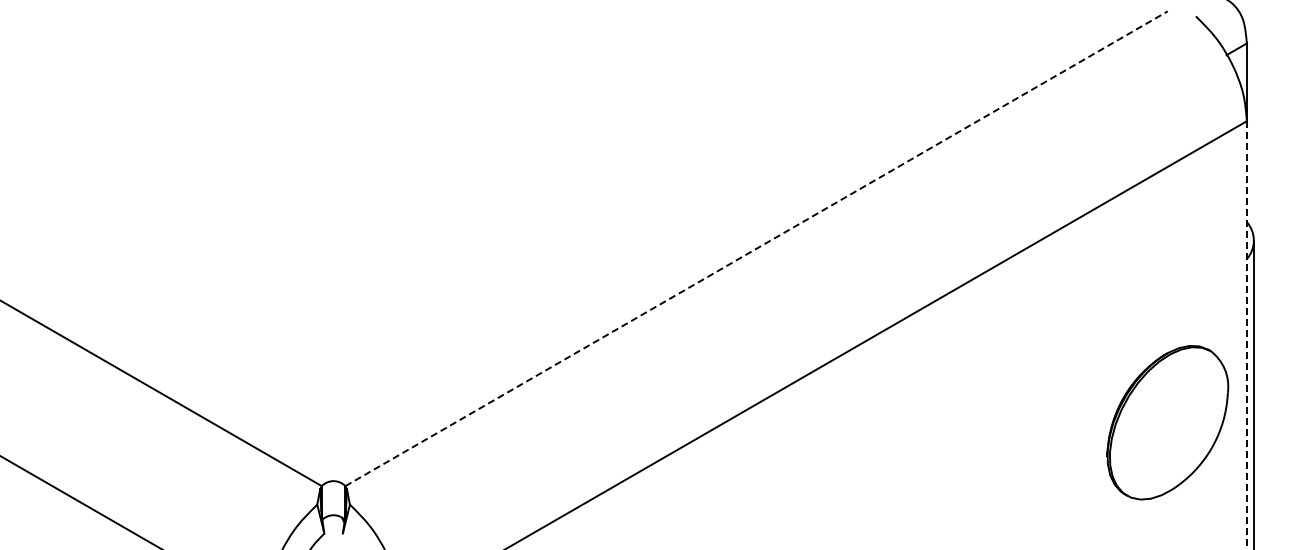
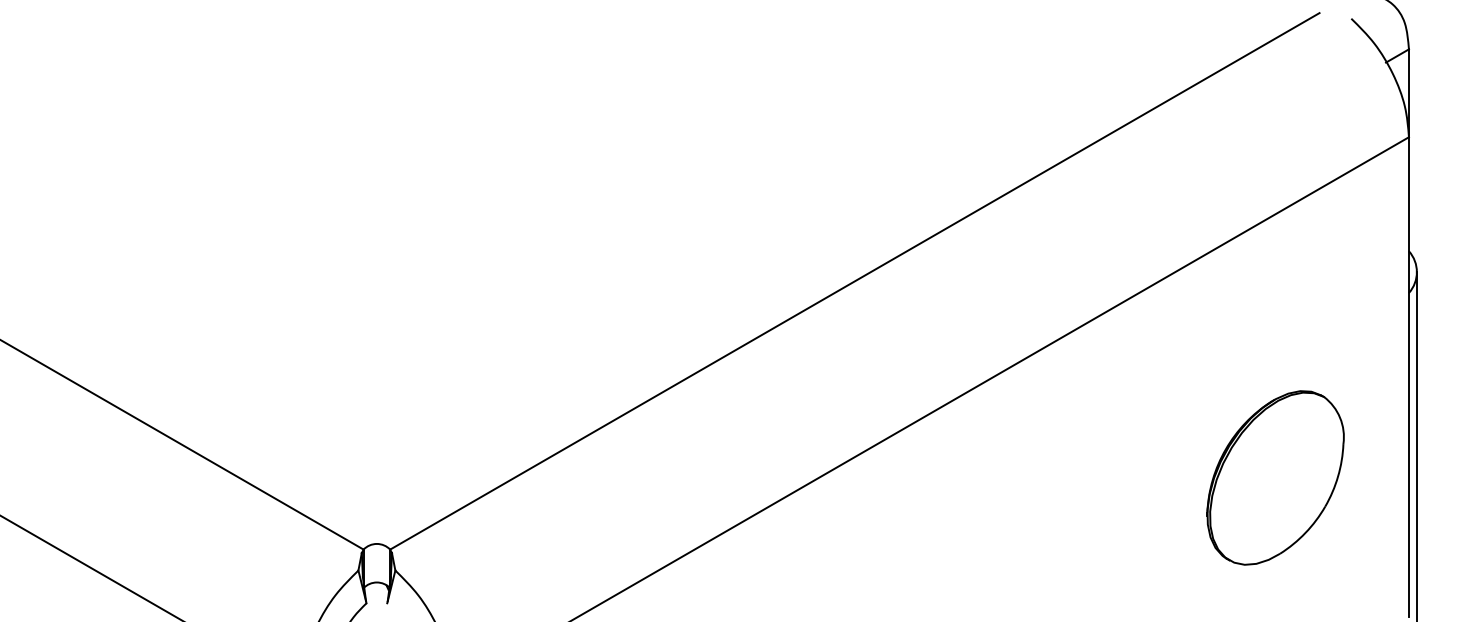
line: (756, 248) -> (854, 281), dashed -> solid
line: (1246, 333) -> (1408, 377), dashed -> solid
part: (1167, 422) -> (1275, 477), moved

